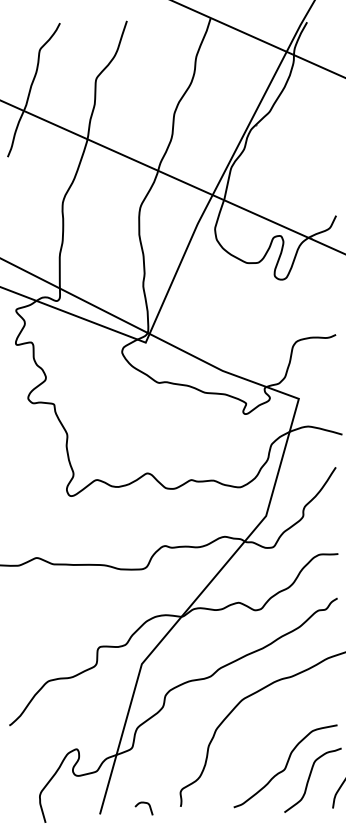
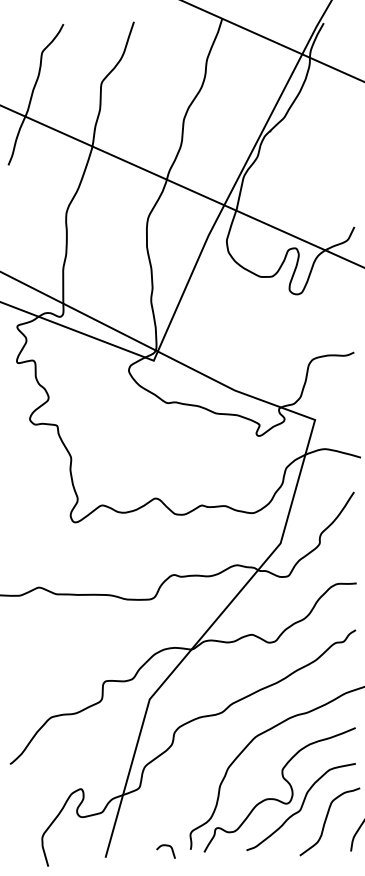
curve: (262, 758) -> (276, 798), added
curve: (143, 803) -> (165, 846), moved

